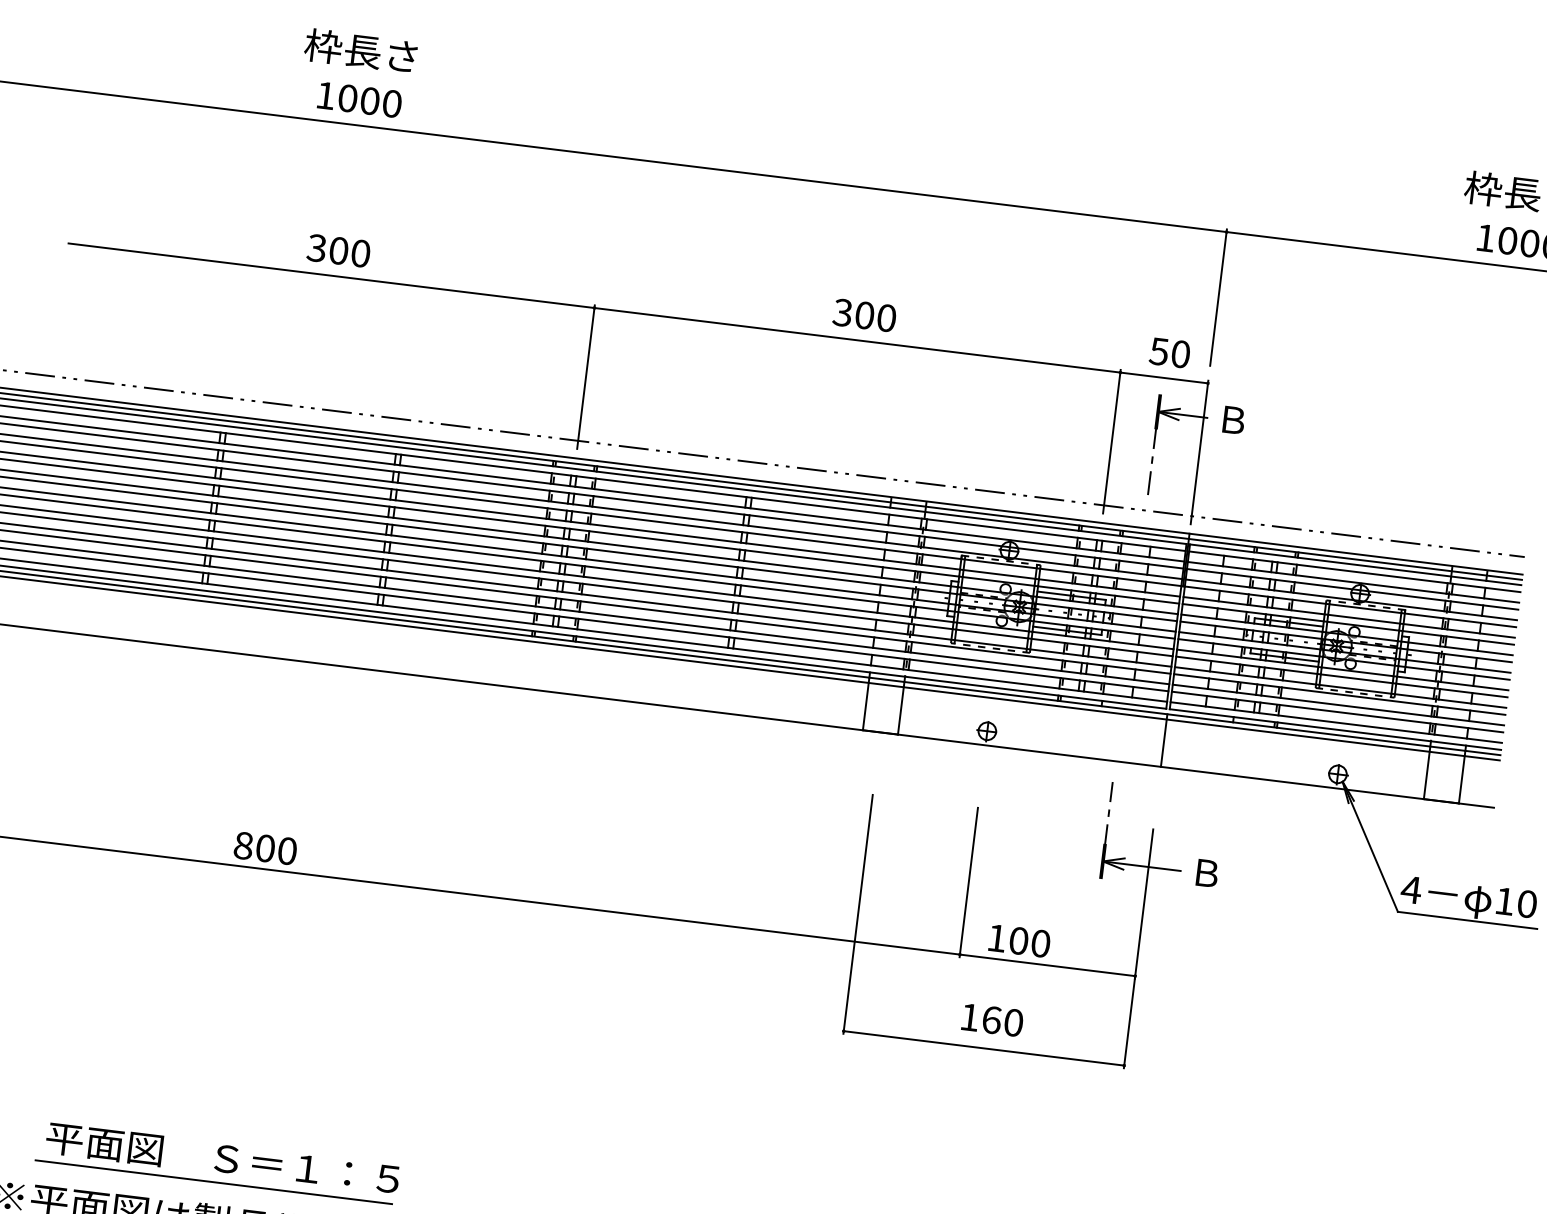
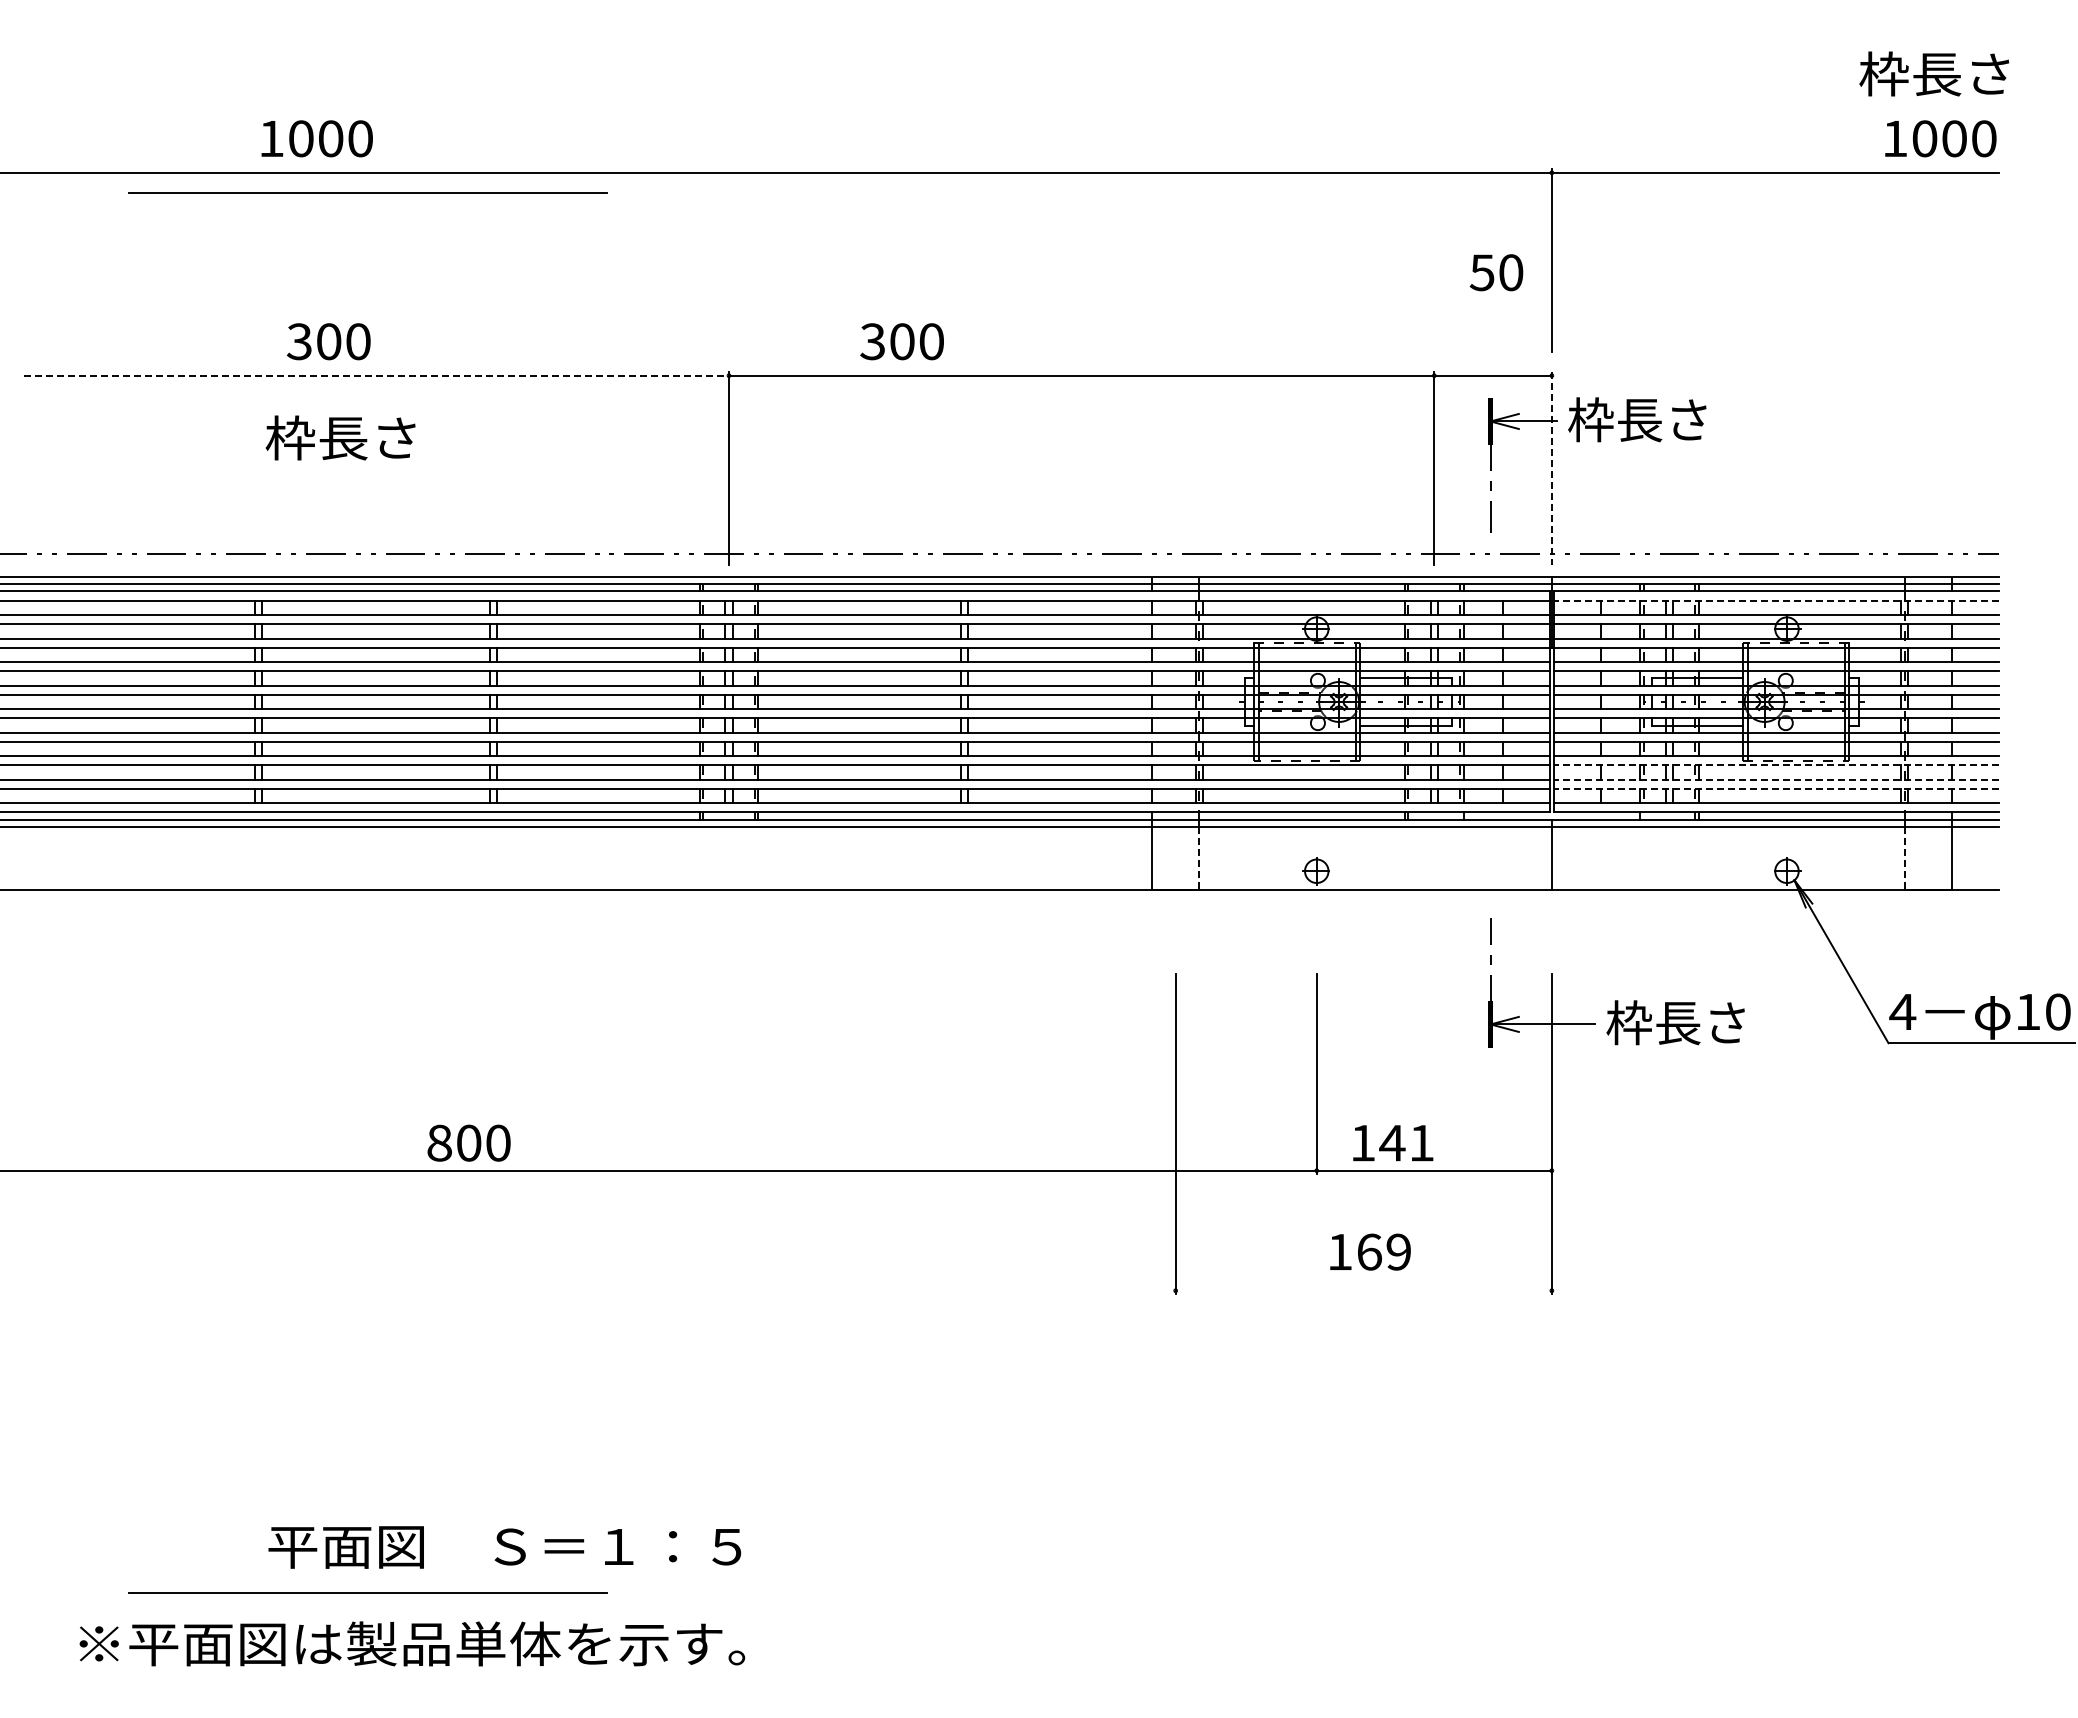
text: (360, 50) -> (340, 437), moved
text: (359, 99) -> (316, 138), moved
line: (341, 138) -> (367, 192), added
text: (338, 250) -> (328, 341), moved
line: (331, 275) -> (376, 375), solid -> dashed
text: (864, 315) -> (901, 341), moved
text: (1169, 352) -> (1496, 272), moved
text: (1267, 423) -> (1637, 419), Ｂ -> 枠長さ
line: (1199, 452) -> (1551, 468), solid -> dashed
line: (1354, 571) -> (1775, 600), solid -> dashed
line: (1339, 694) -> (1775, 765), solid -> dashed
line: (1337, 704) -> (1775, 779), solid -> dashed
line: (901, 711) -> (1199, 858), solid -> dashed
line: (1336, 711) -> (1775, 788), solid -> dashed
line: (1426, 775) -> (1904, 858), solid -> dashed
text: (265, 847) -> (468, 1142), moved
text: (1240, 876) -> (1675, 1022), Ｂ -> 枠長さ
text: (1029, 941) -> (1406, 1142), 100 -> 141
text: (1013, 1022) -> (1398, 1251), 160 -> 169
line: (983, 1048) -> (1363, 1290), removed
text: (222, 1159) -> (504, 1547), moved

